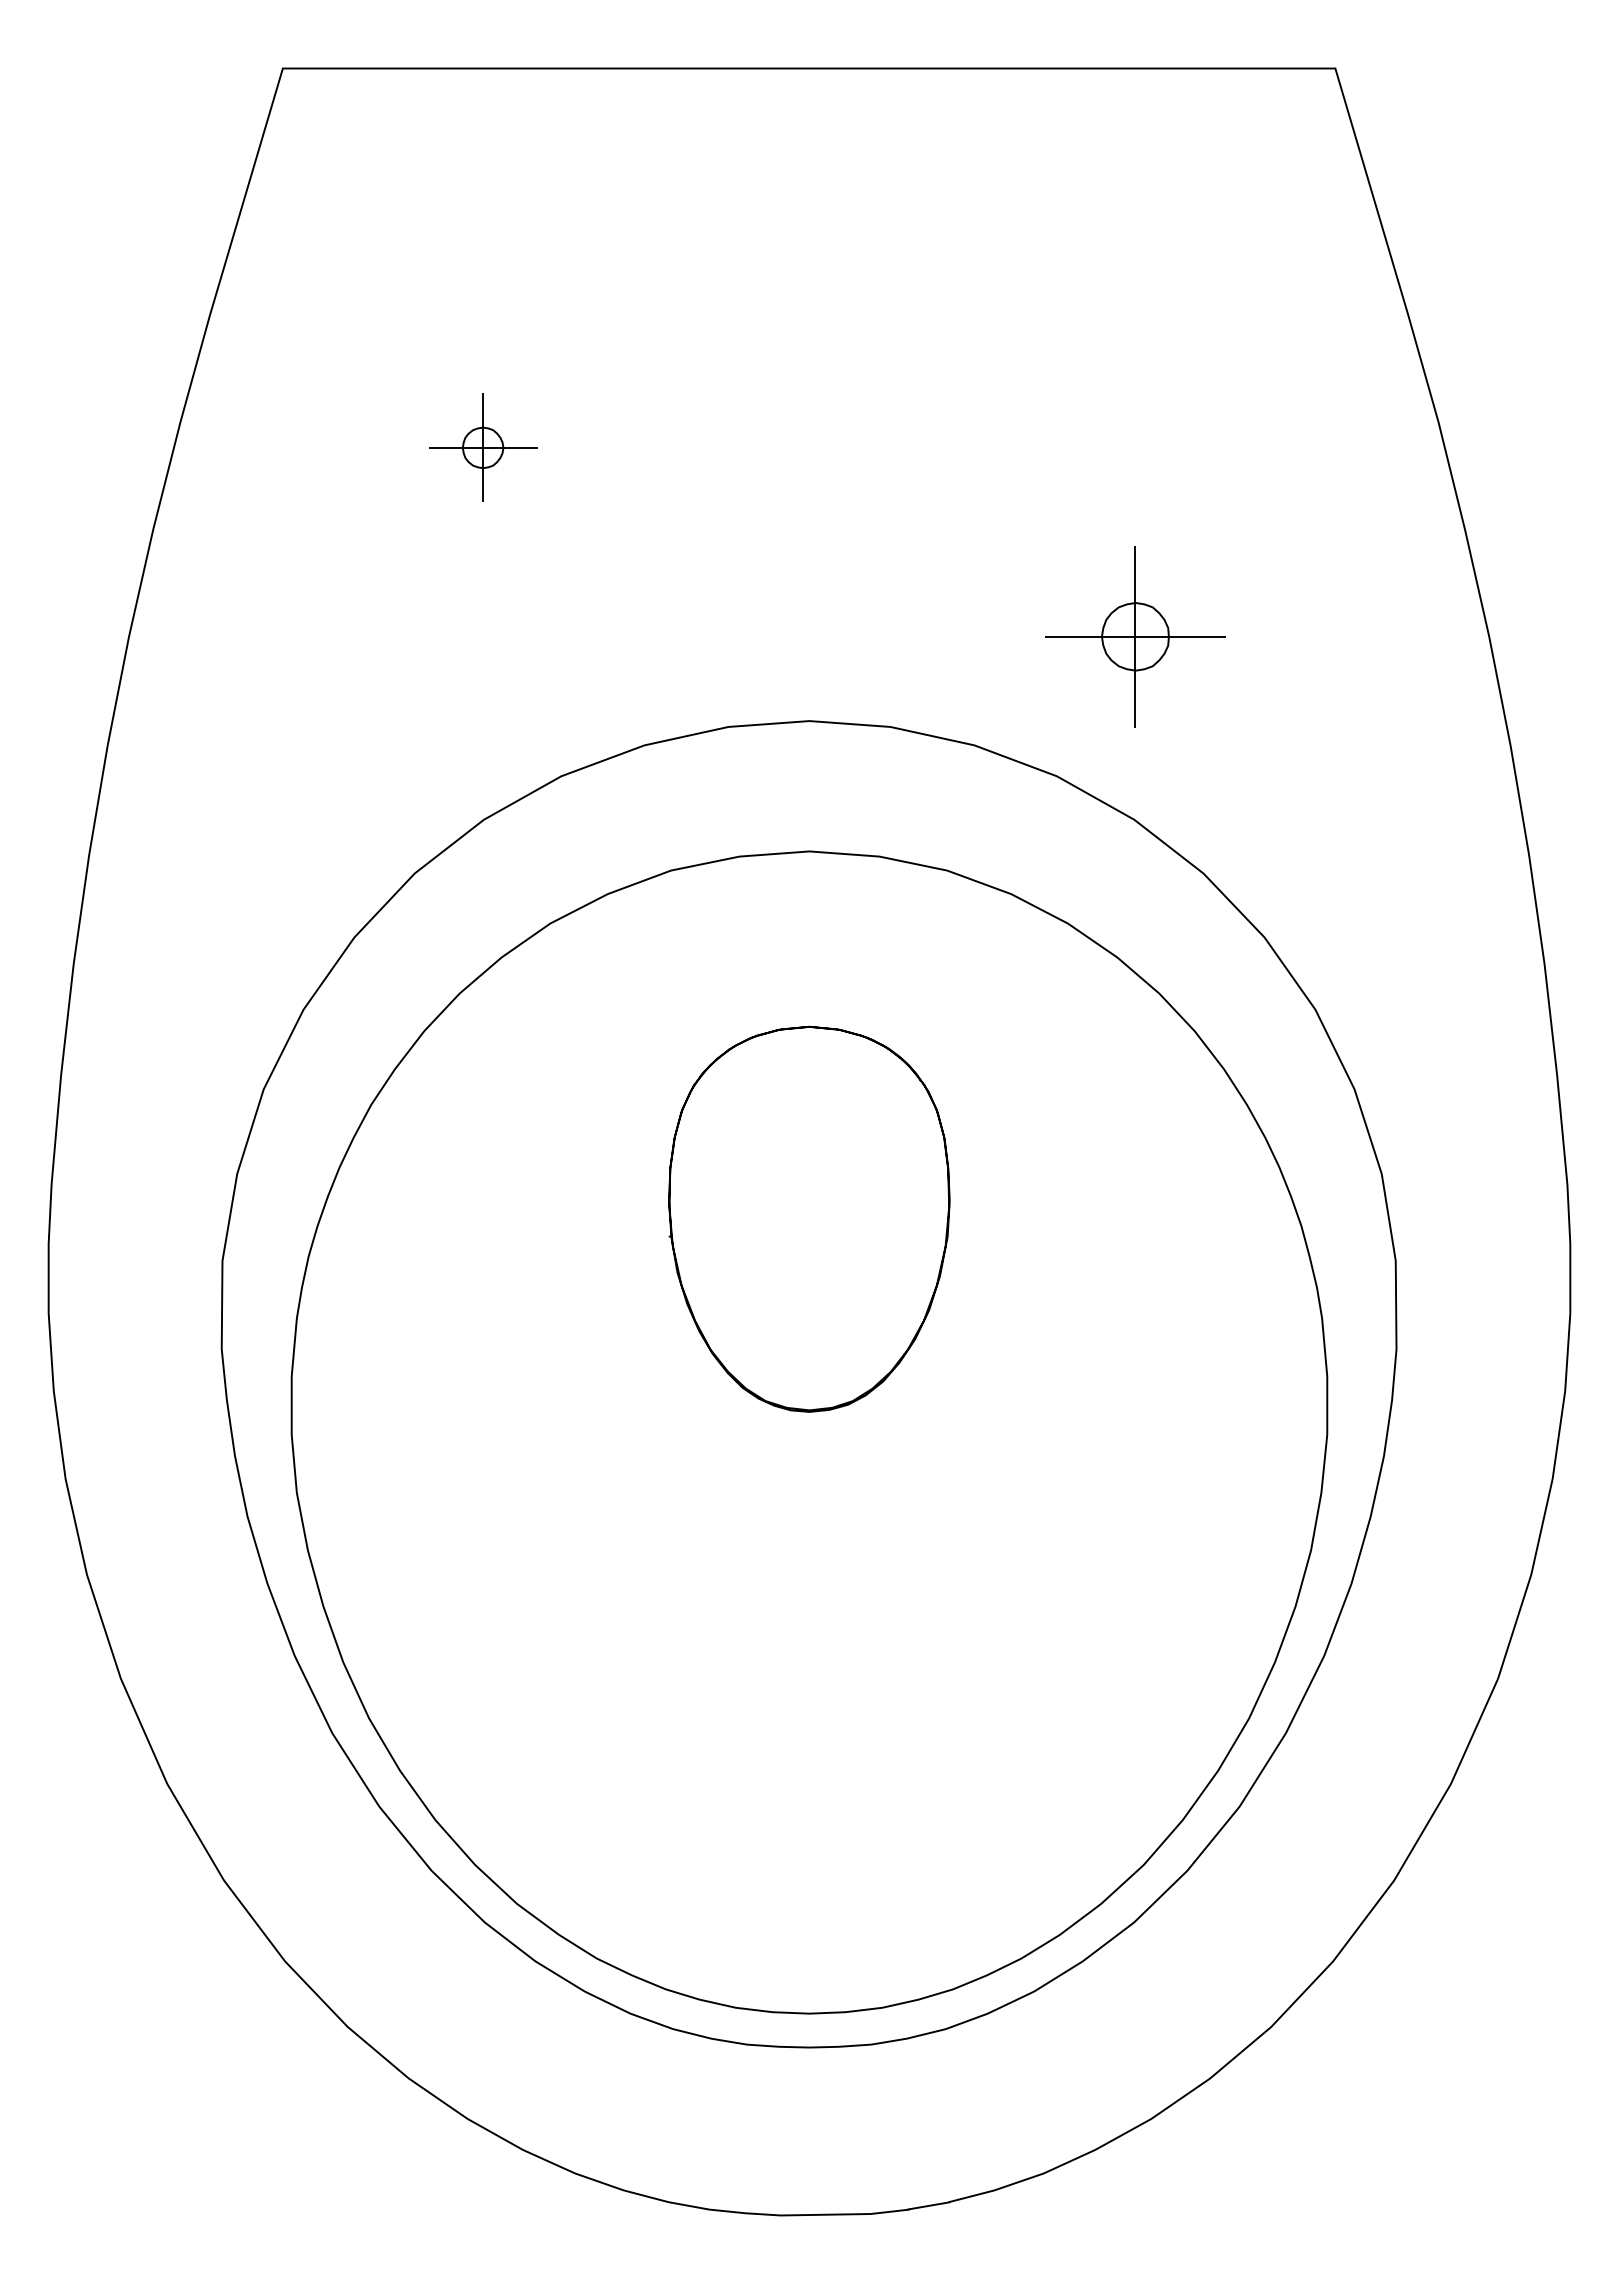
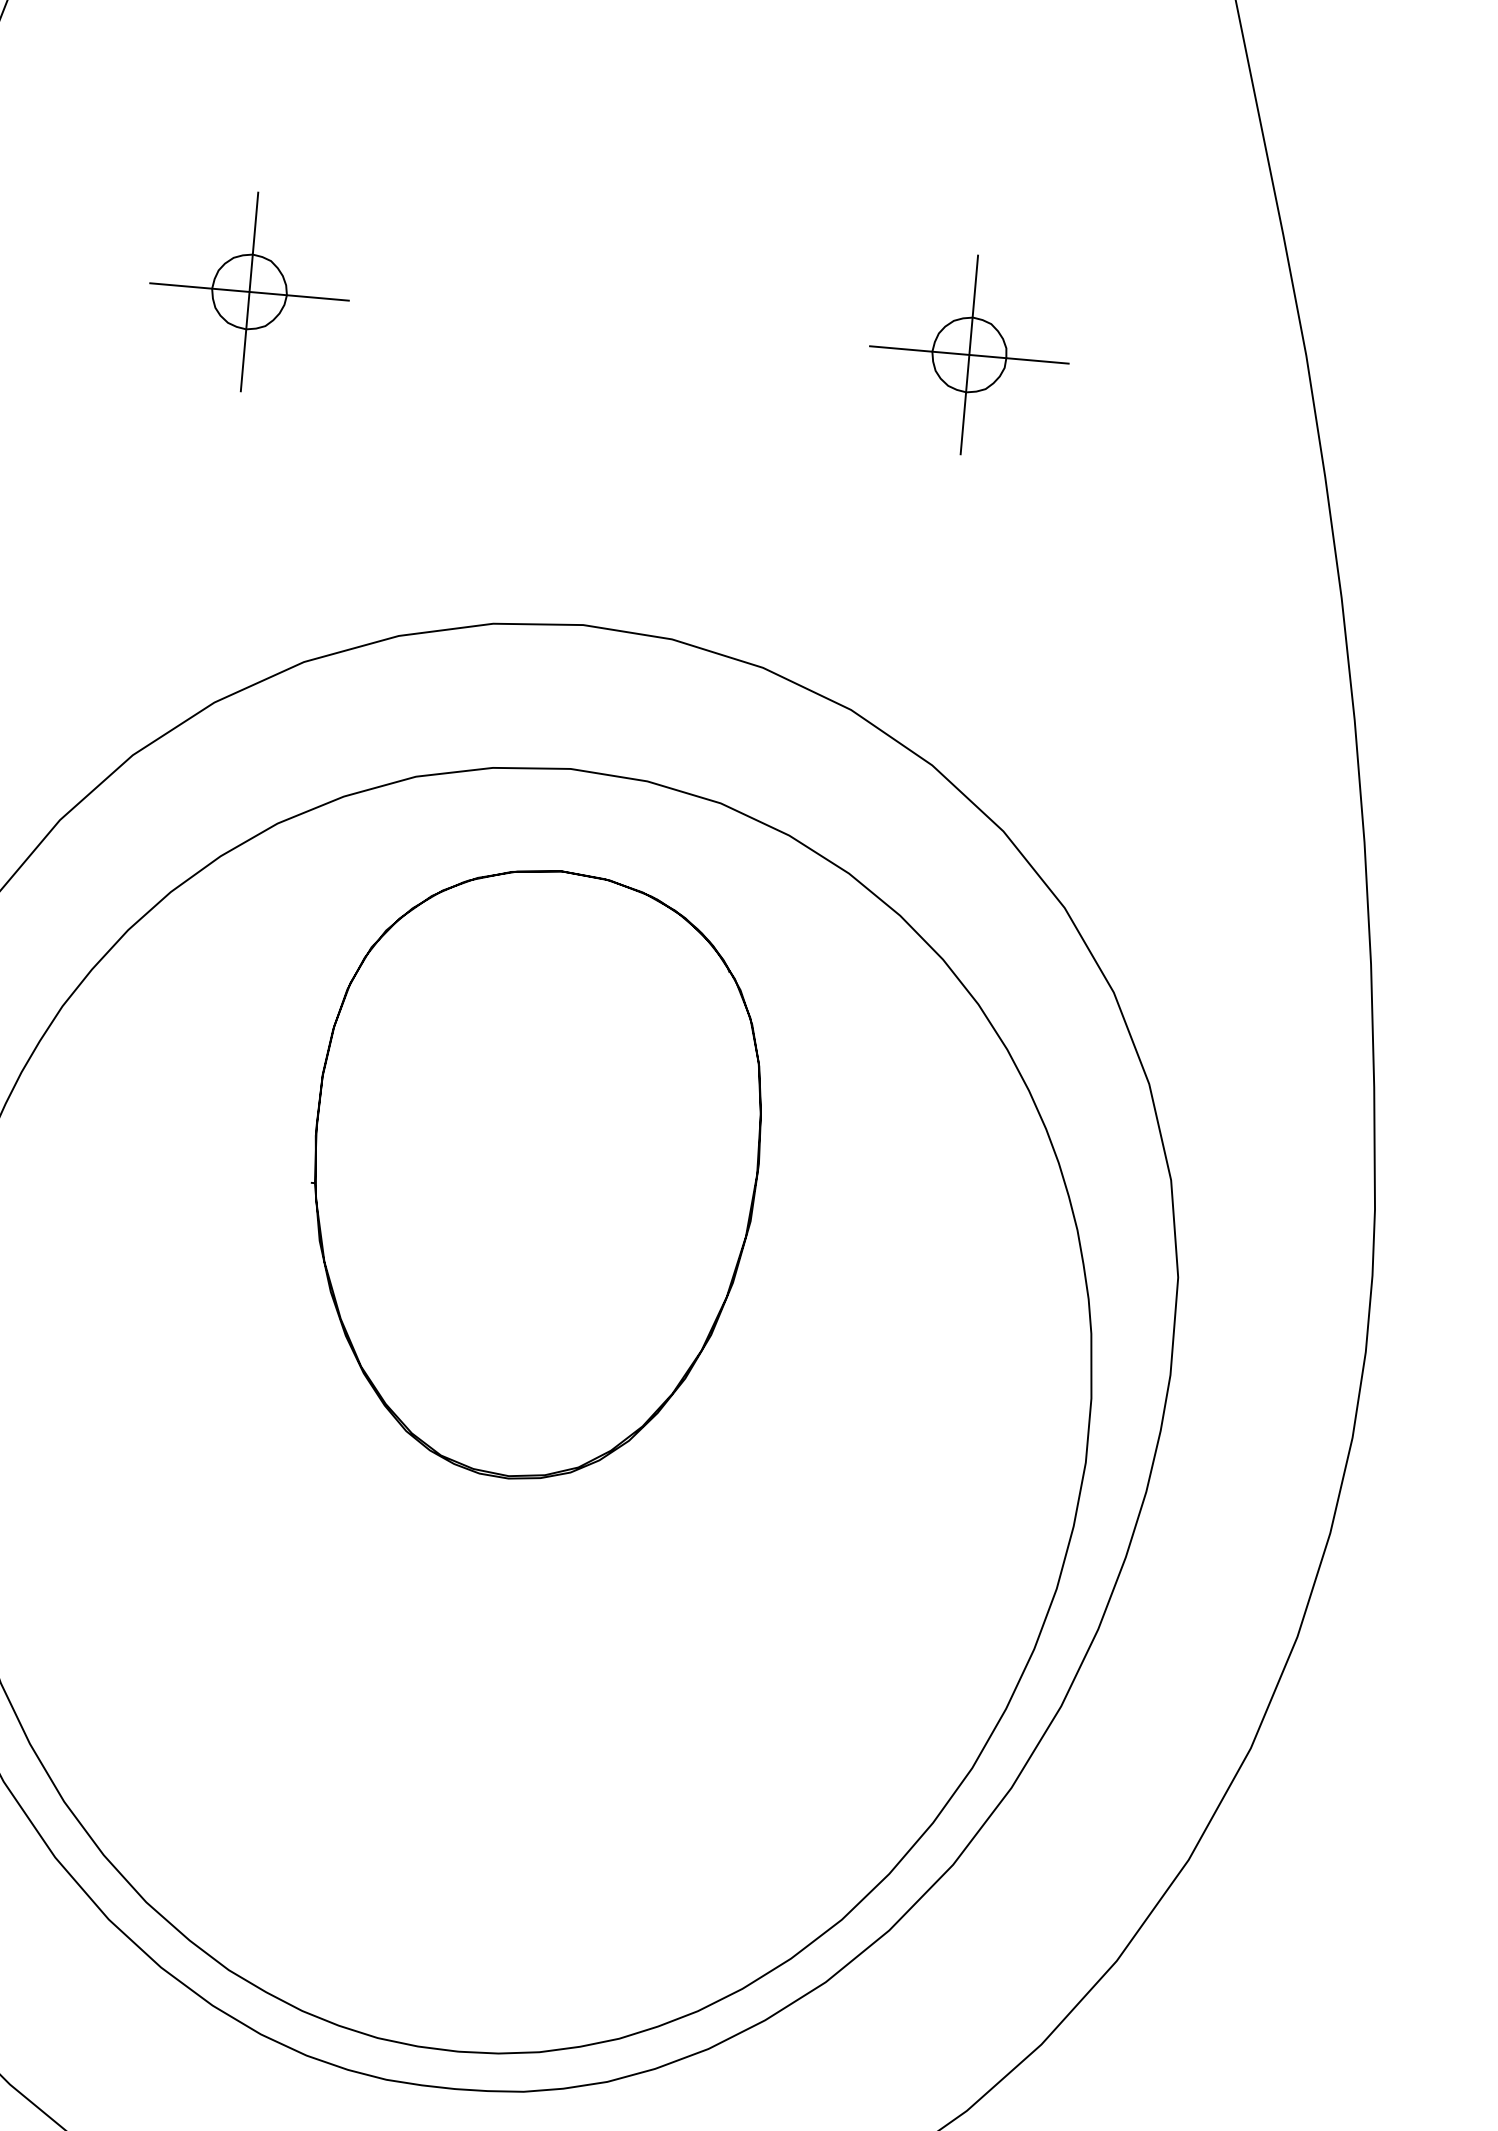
part: (482, 447) -> (248, 291), size x1.67
part: (1135, 636) -> (969, 354), moved
part: (809, 1219) -> (535, 1175), size x1.43

